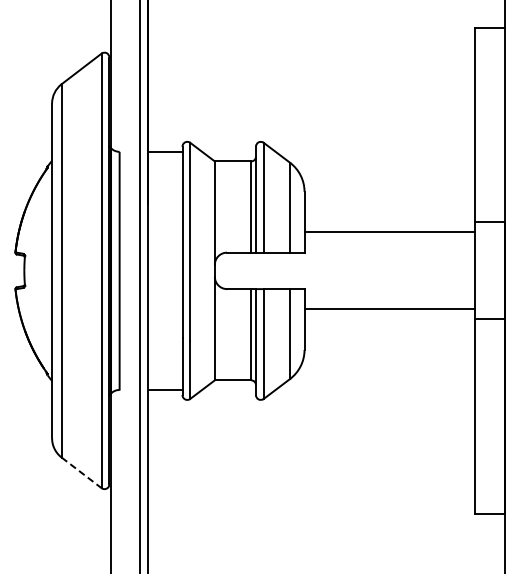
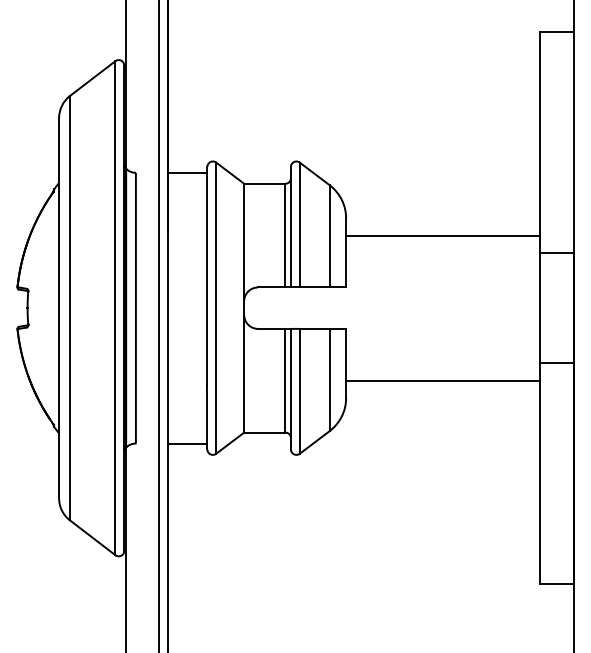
line: (389, 232) -> (442, 236), moved
line: (389, 308) -> (442, 380), moved
line: (81, 473) -> (92, 538), dashed -> solid

